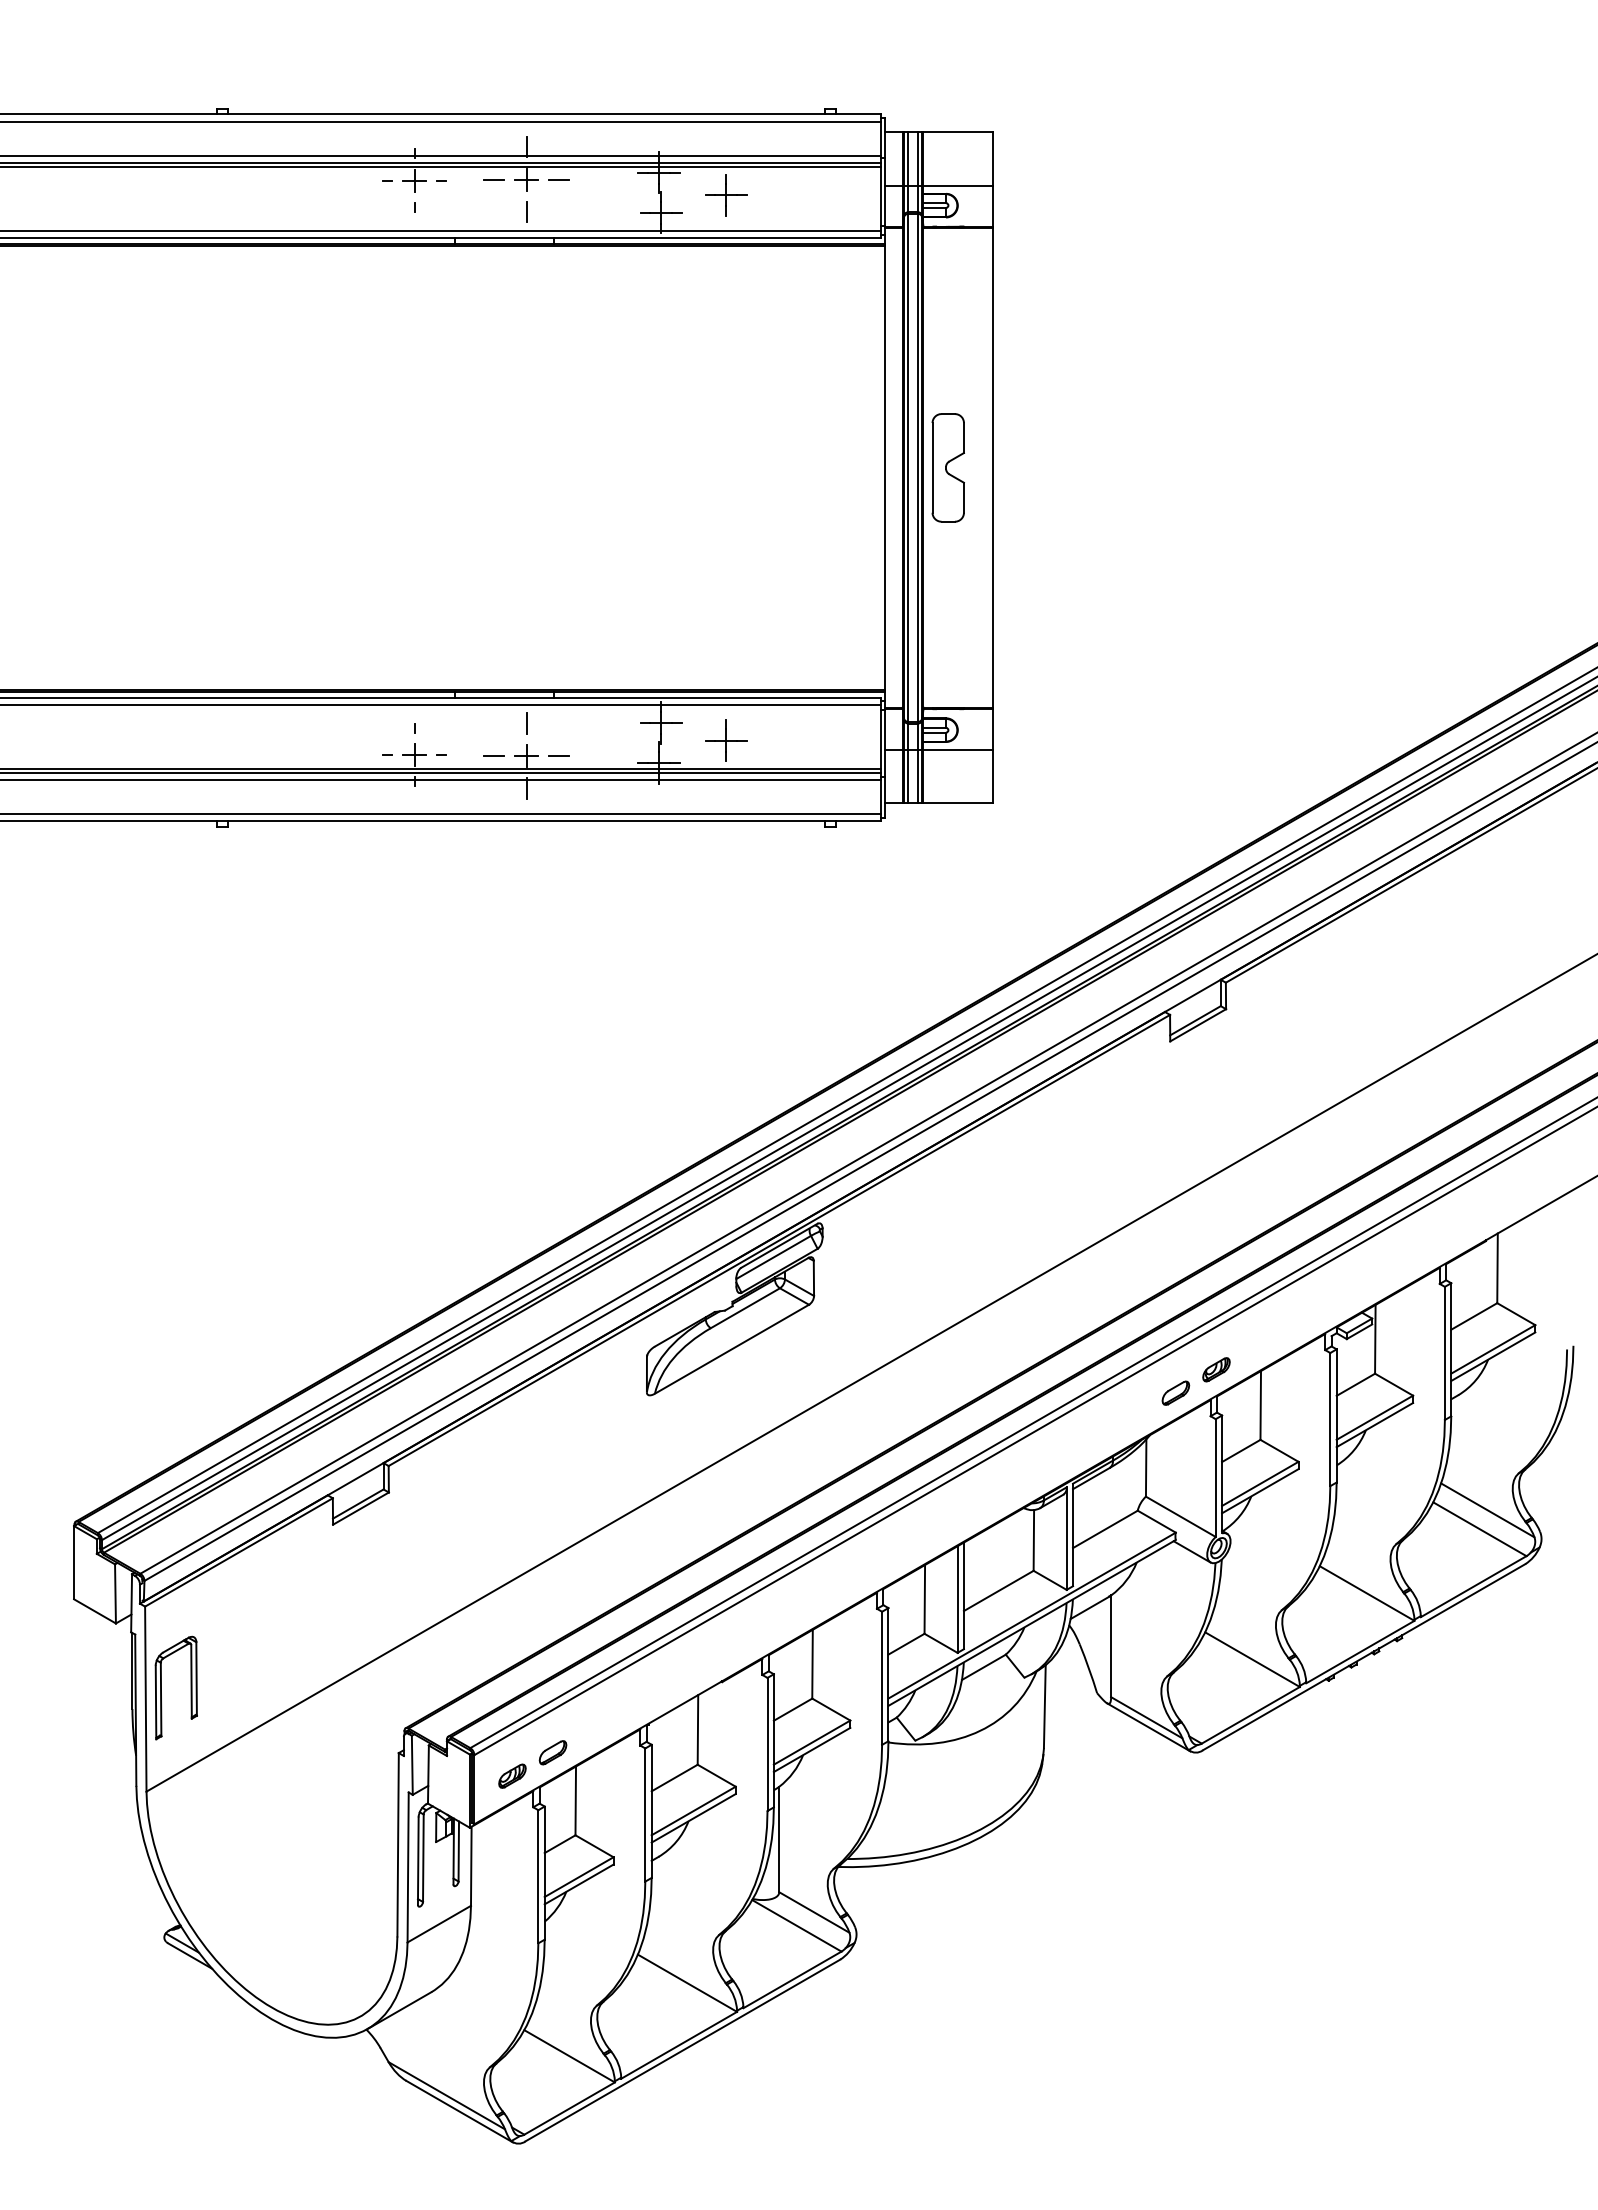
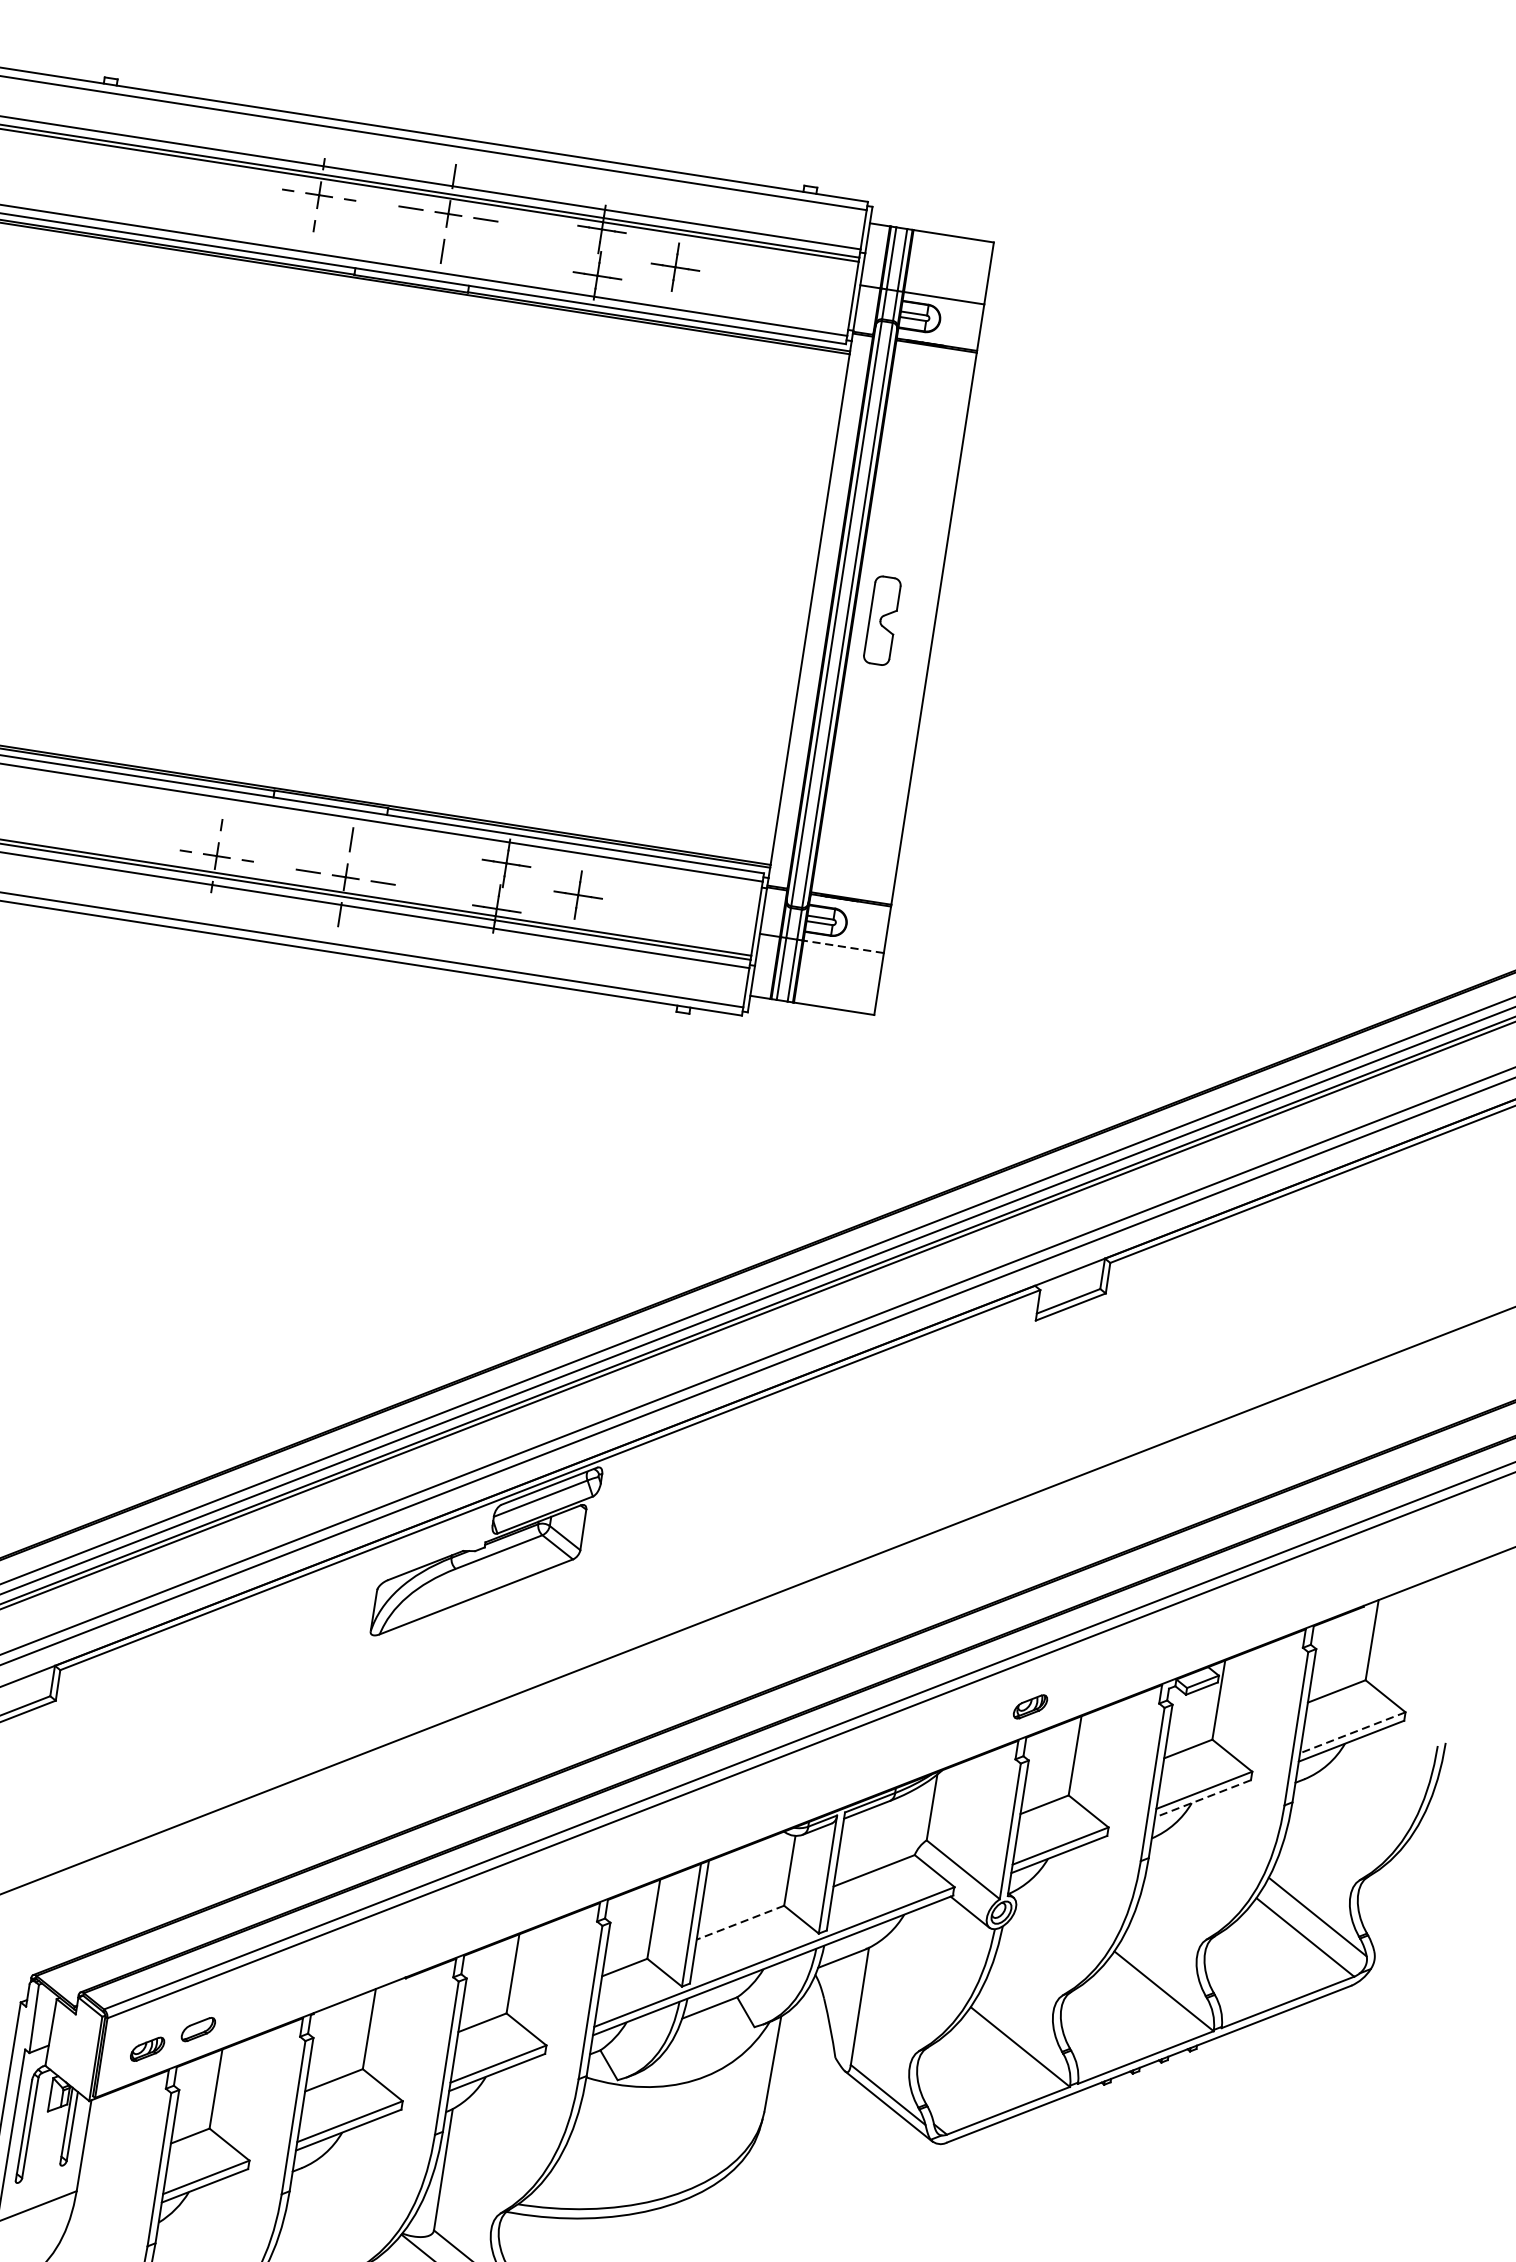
part: (947, 467) -> (881, 620), size x0.7
line: (958, 749) -> (844, 946), solid -> dashed
line: (1493, 1349) -> (1353, 1732), solid -> dashed
part: (1175, 1392) -> (979, 1725), removed
line: (1374, 1425) -> (1202, 1799), solid -> dashed
line: (998, 1591) -> (740, 1923), solid -> dashed

